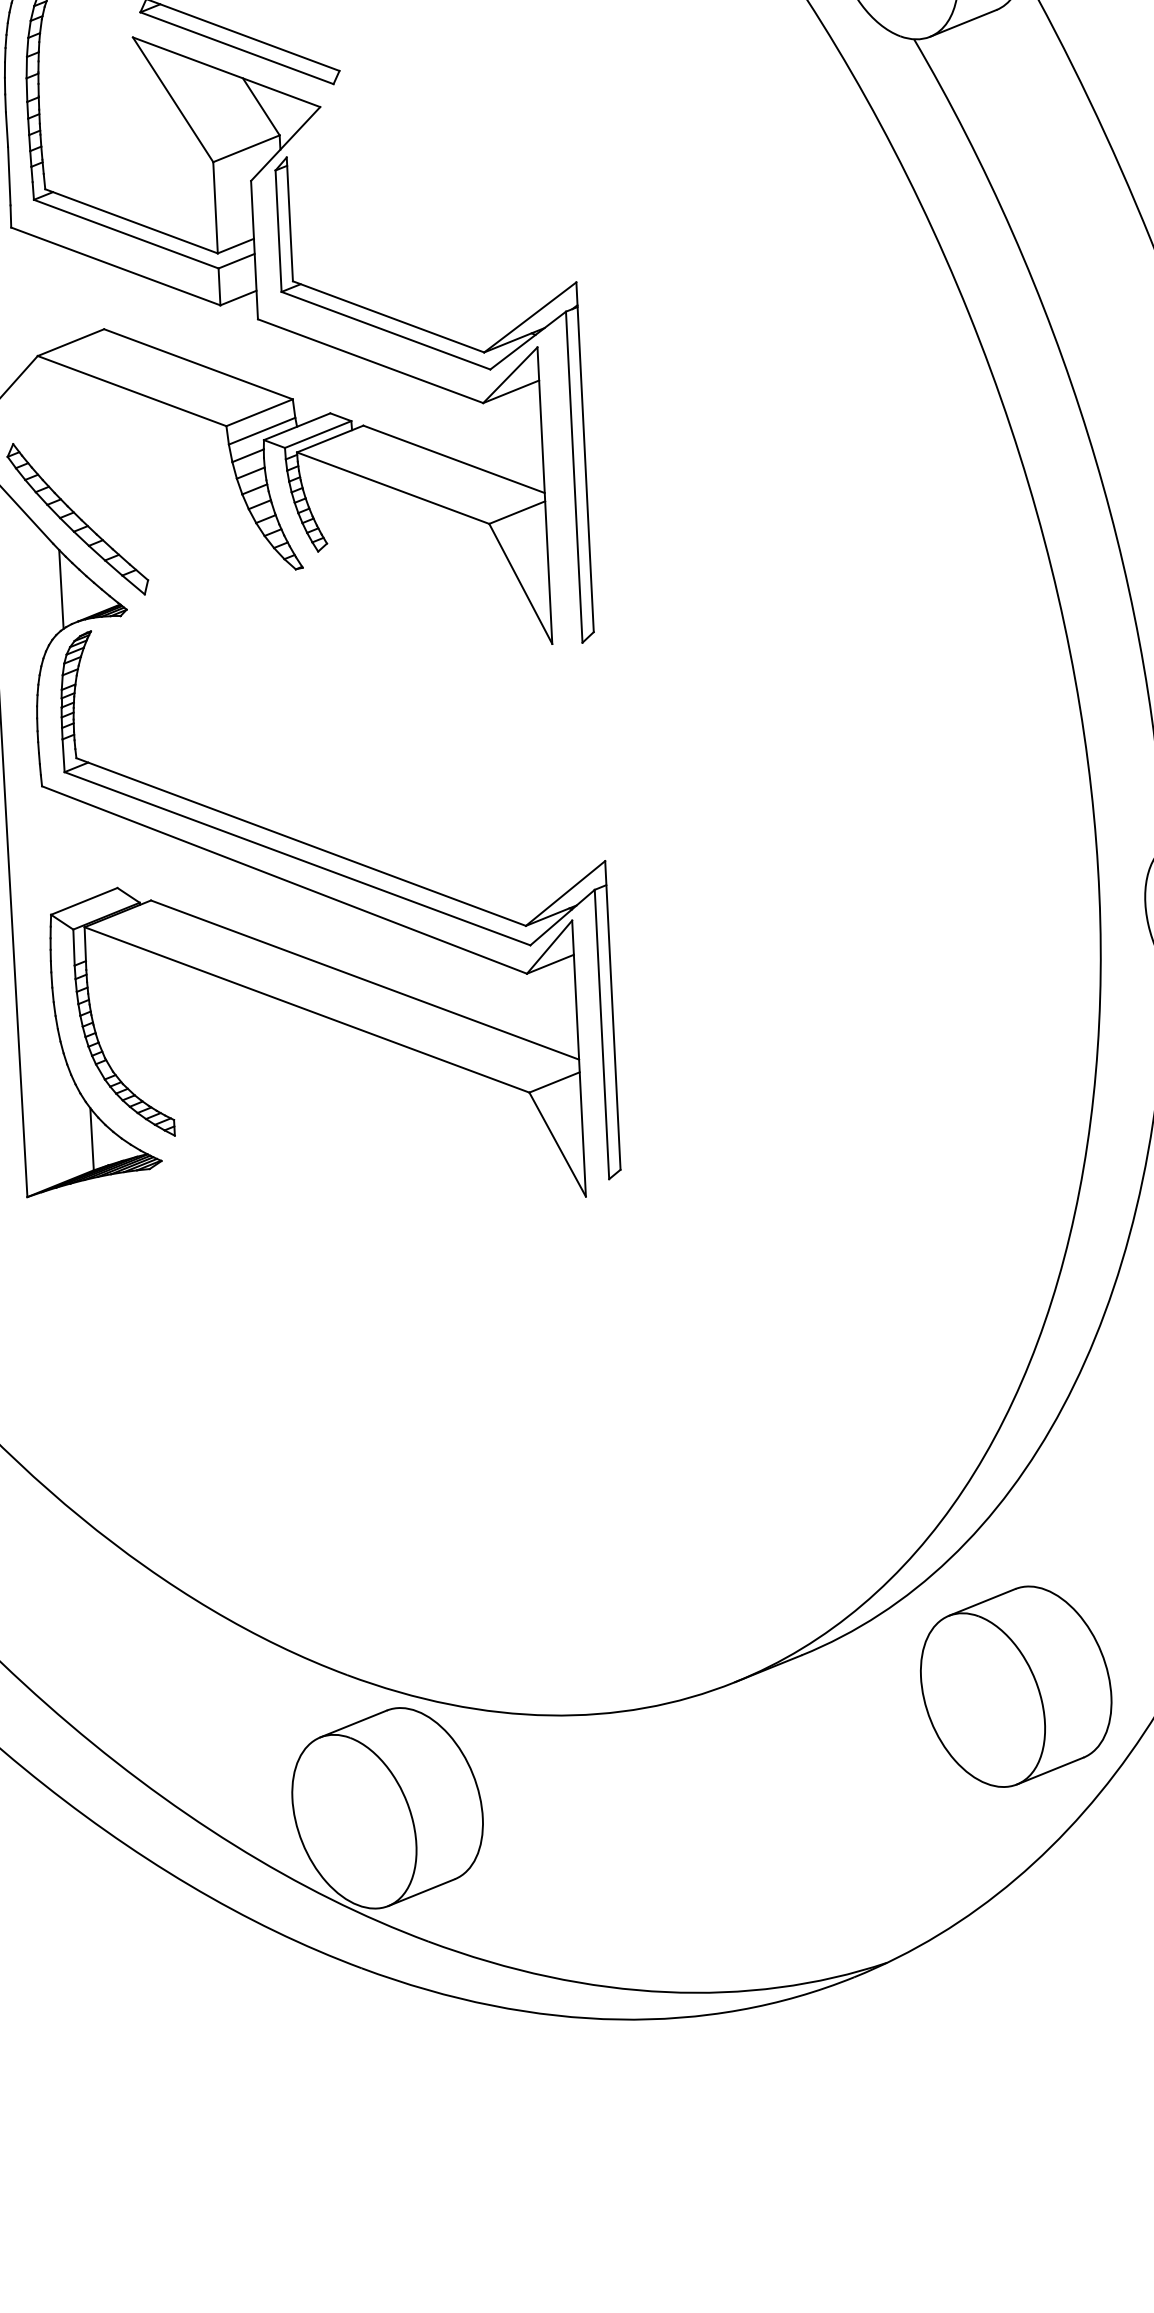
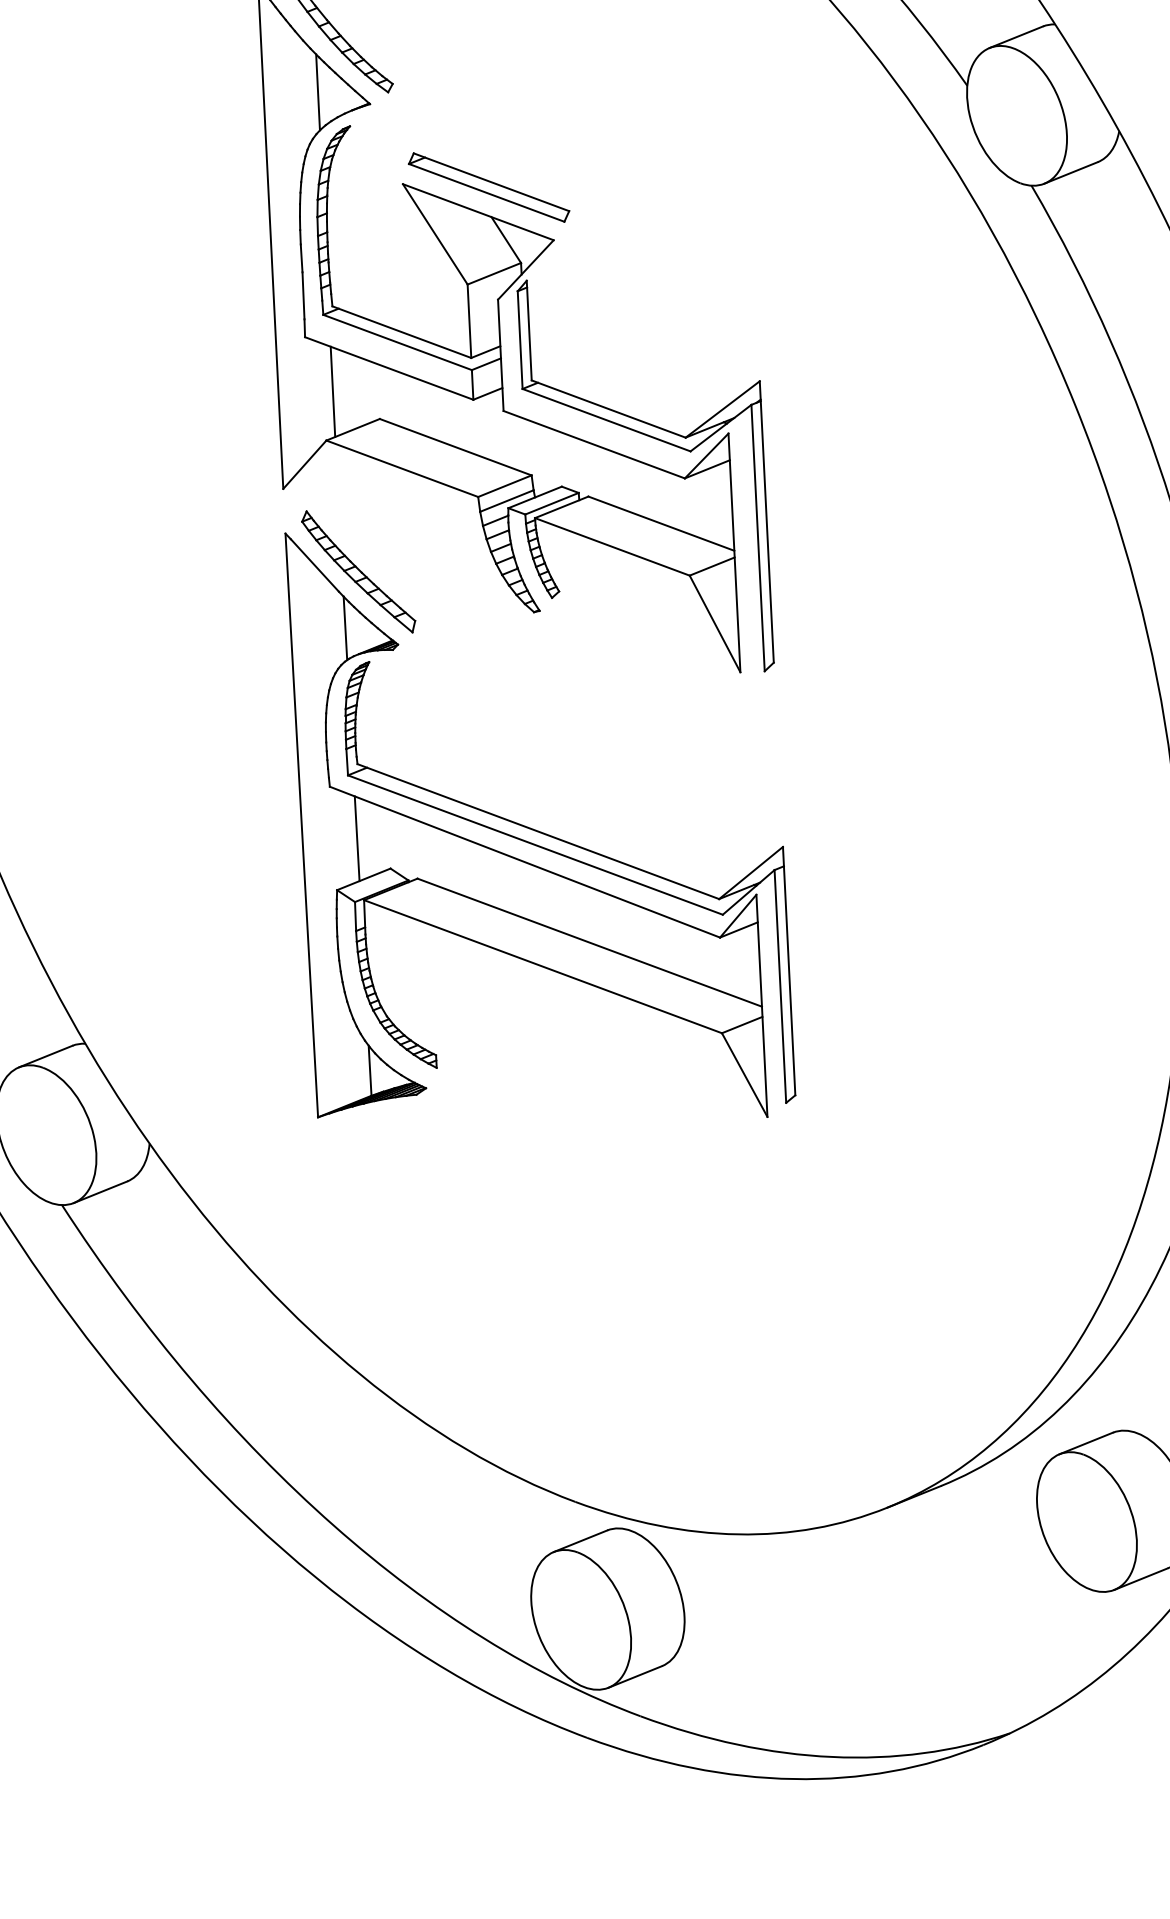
line: (45, 295) -> (332, 391), added
line: (75, 850) -> (356, 838), added

